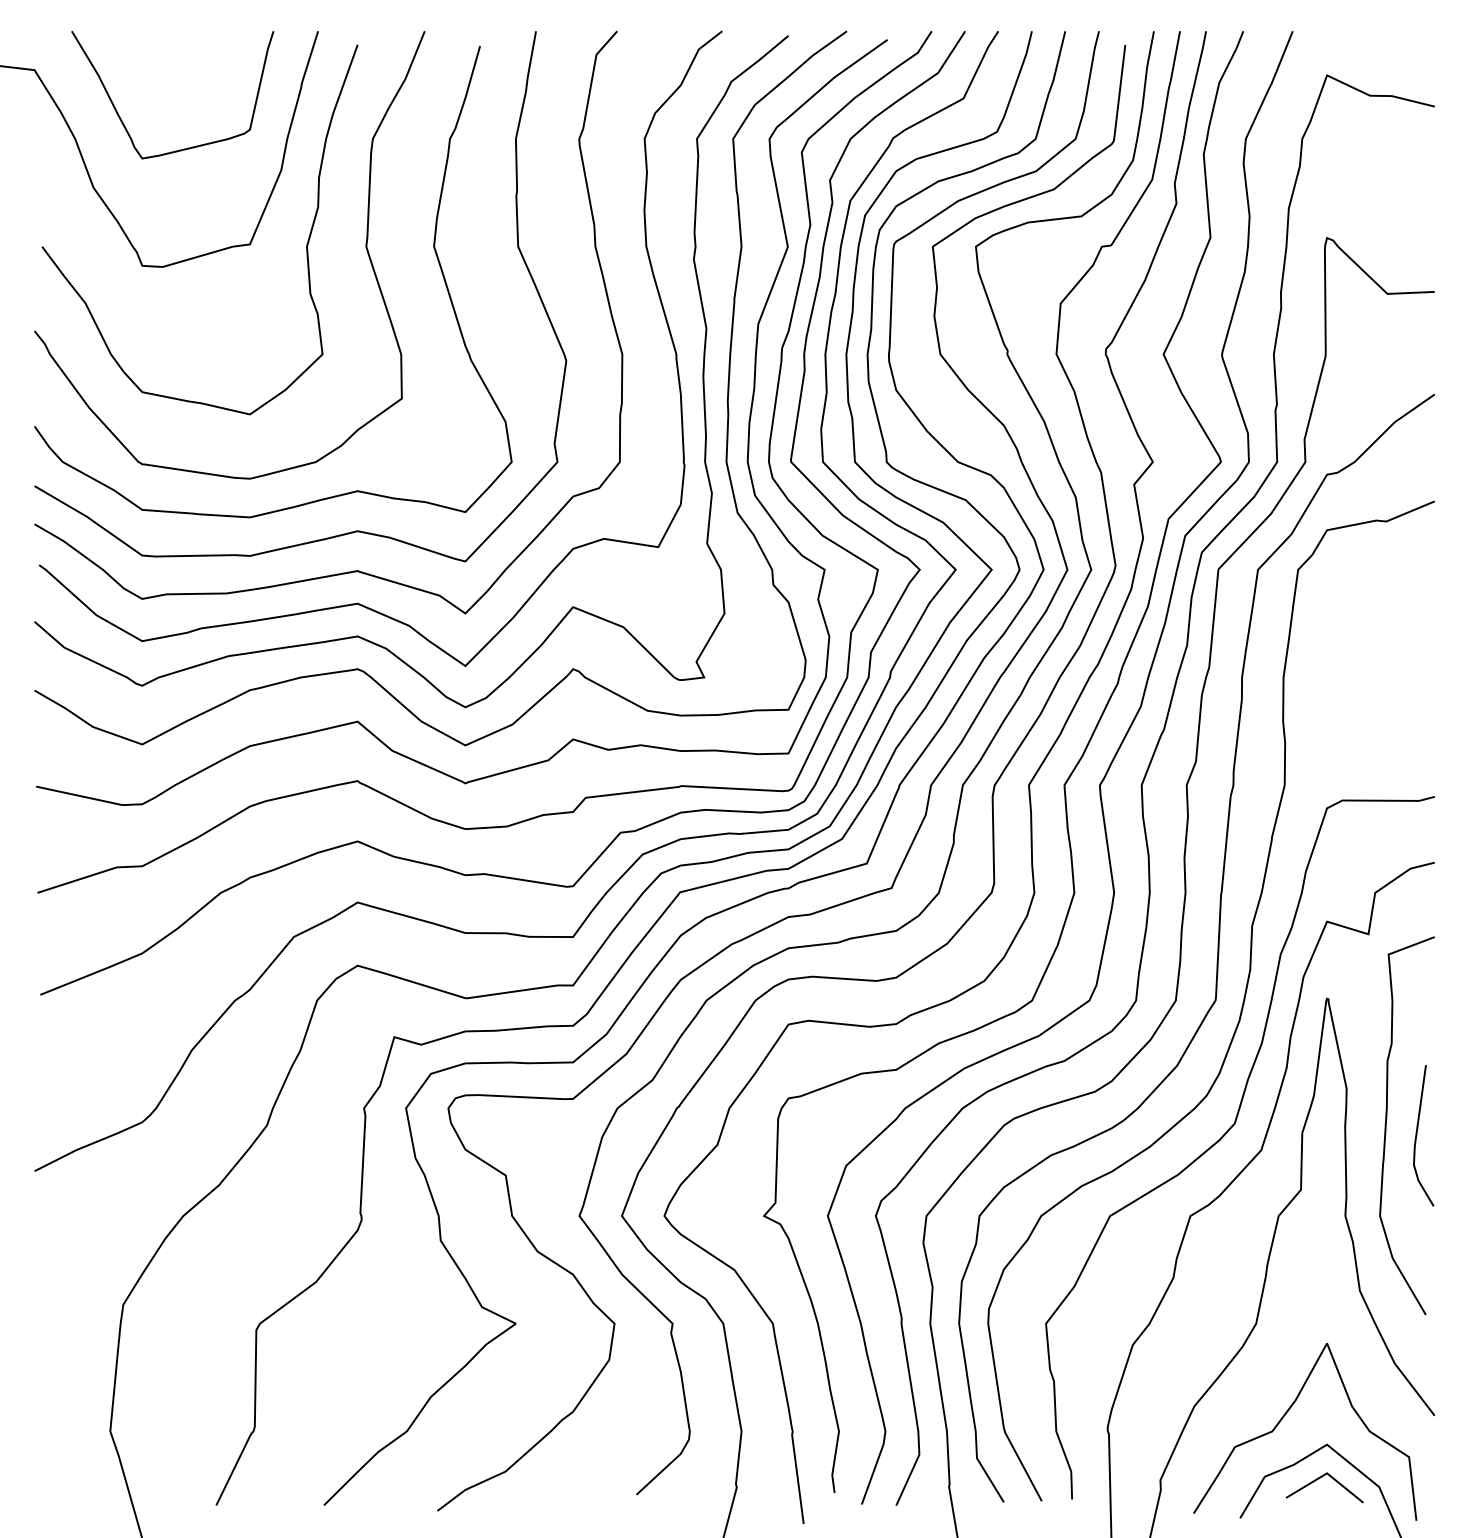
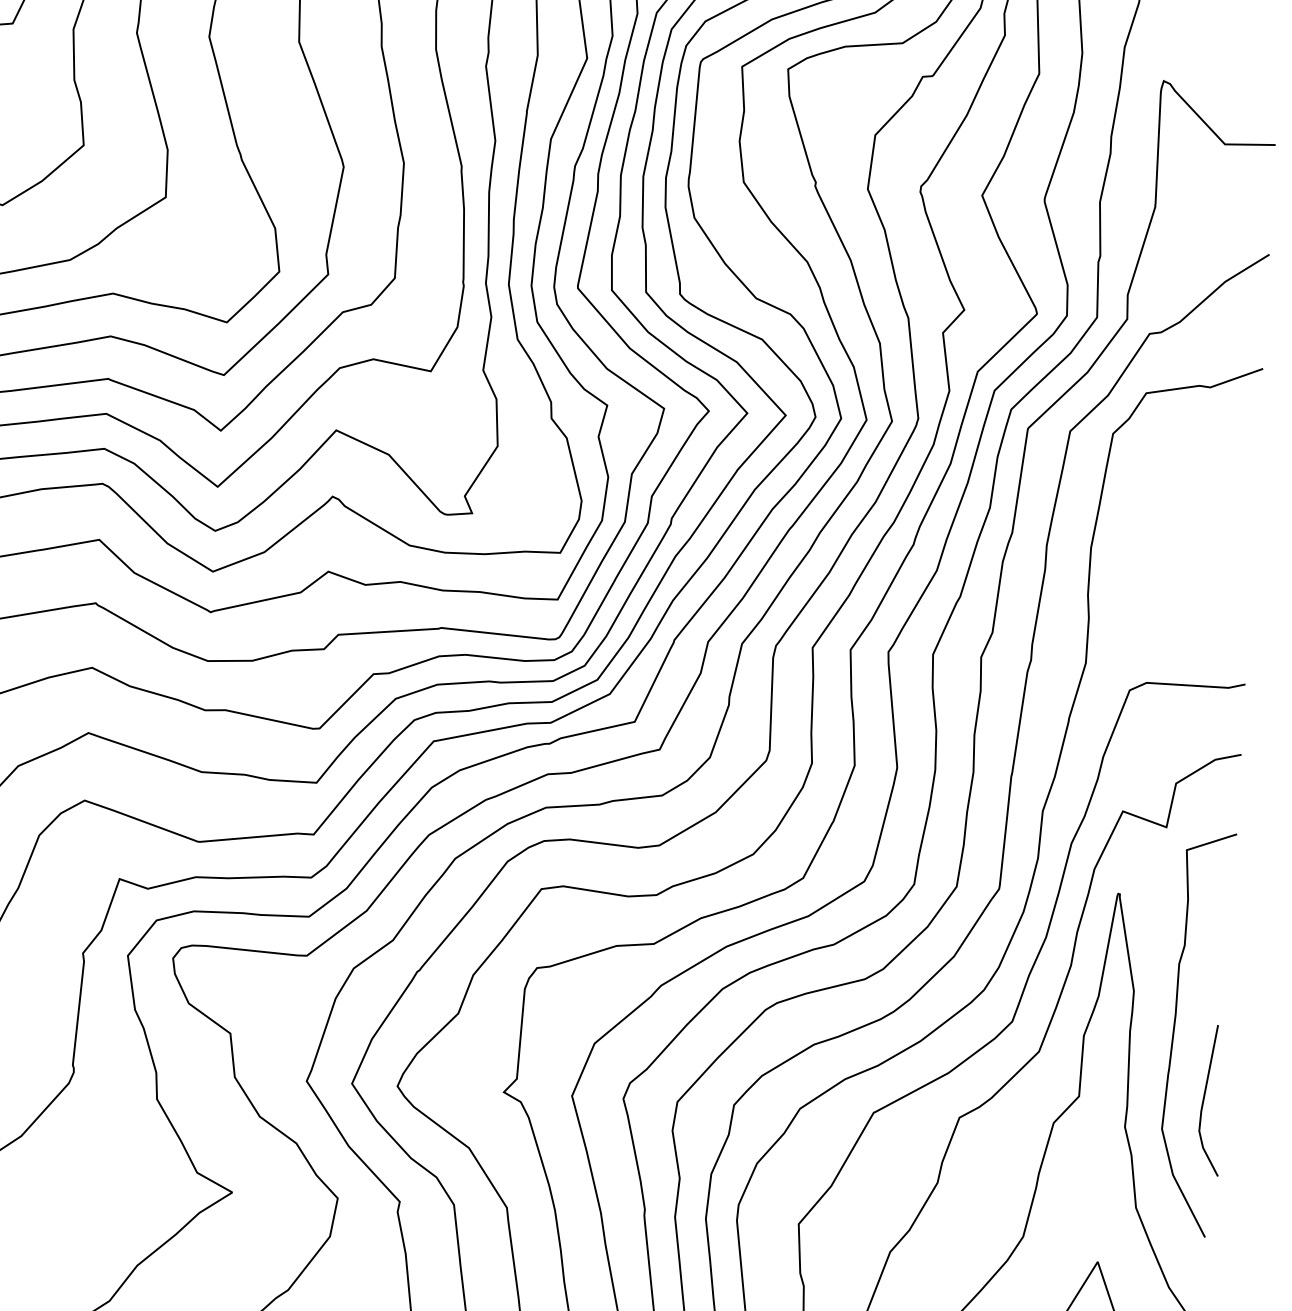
line: (1417, 1135) -> (1204, 1099), moved

